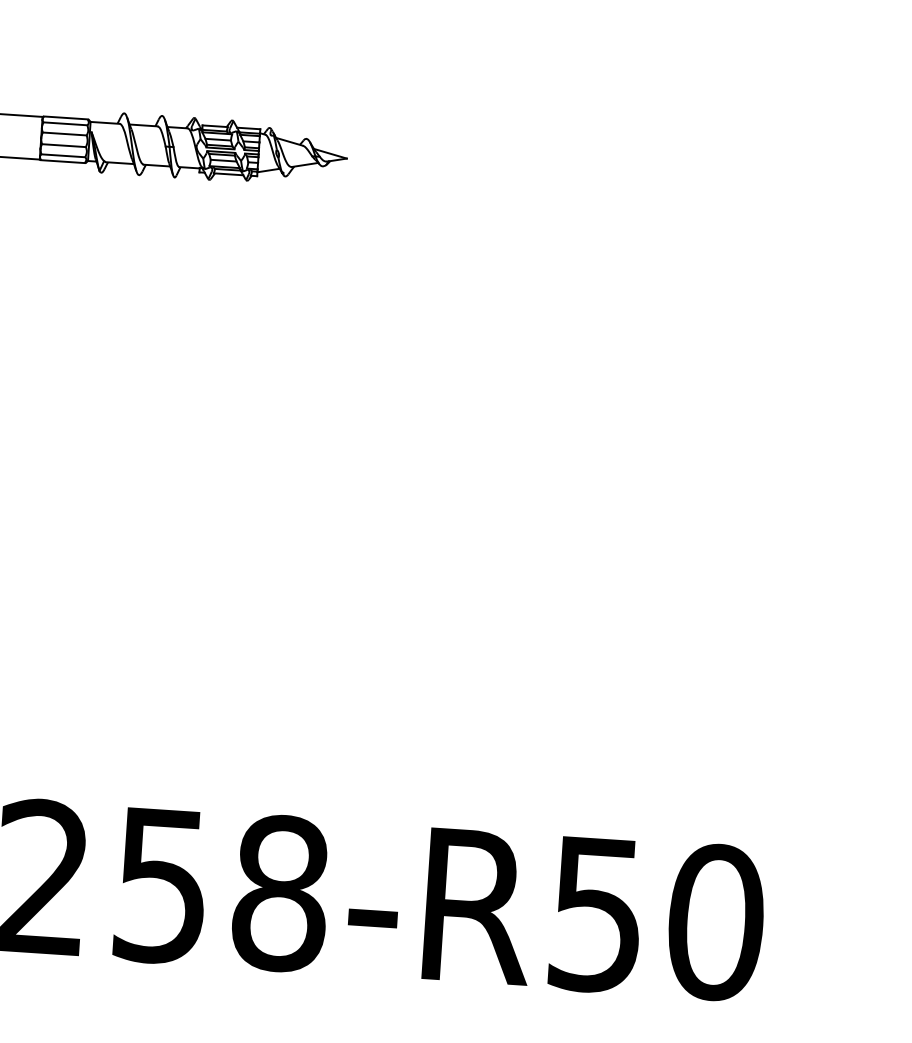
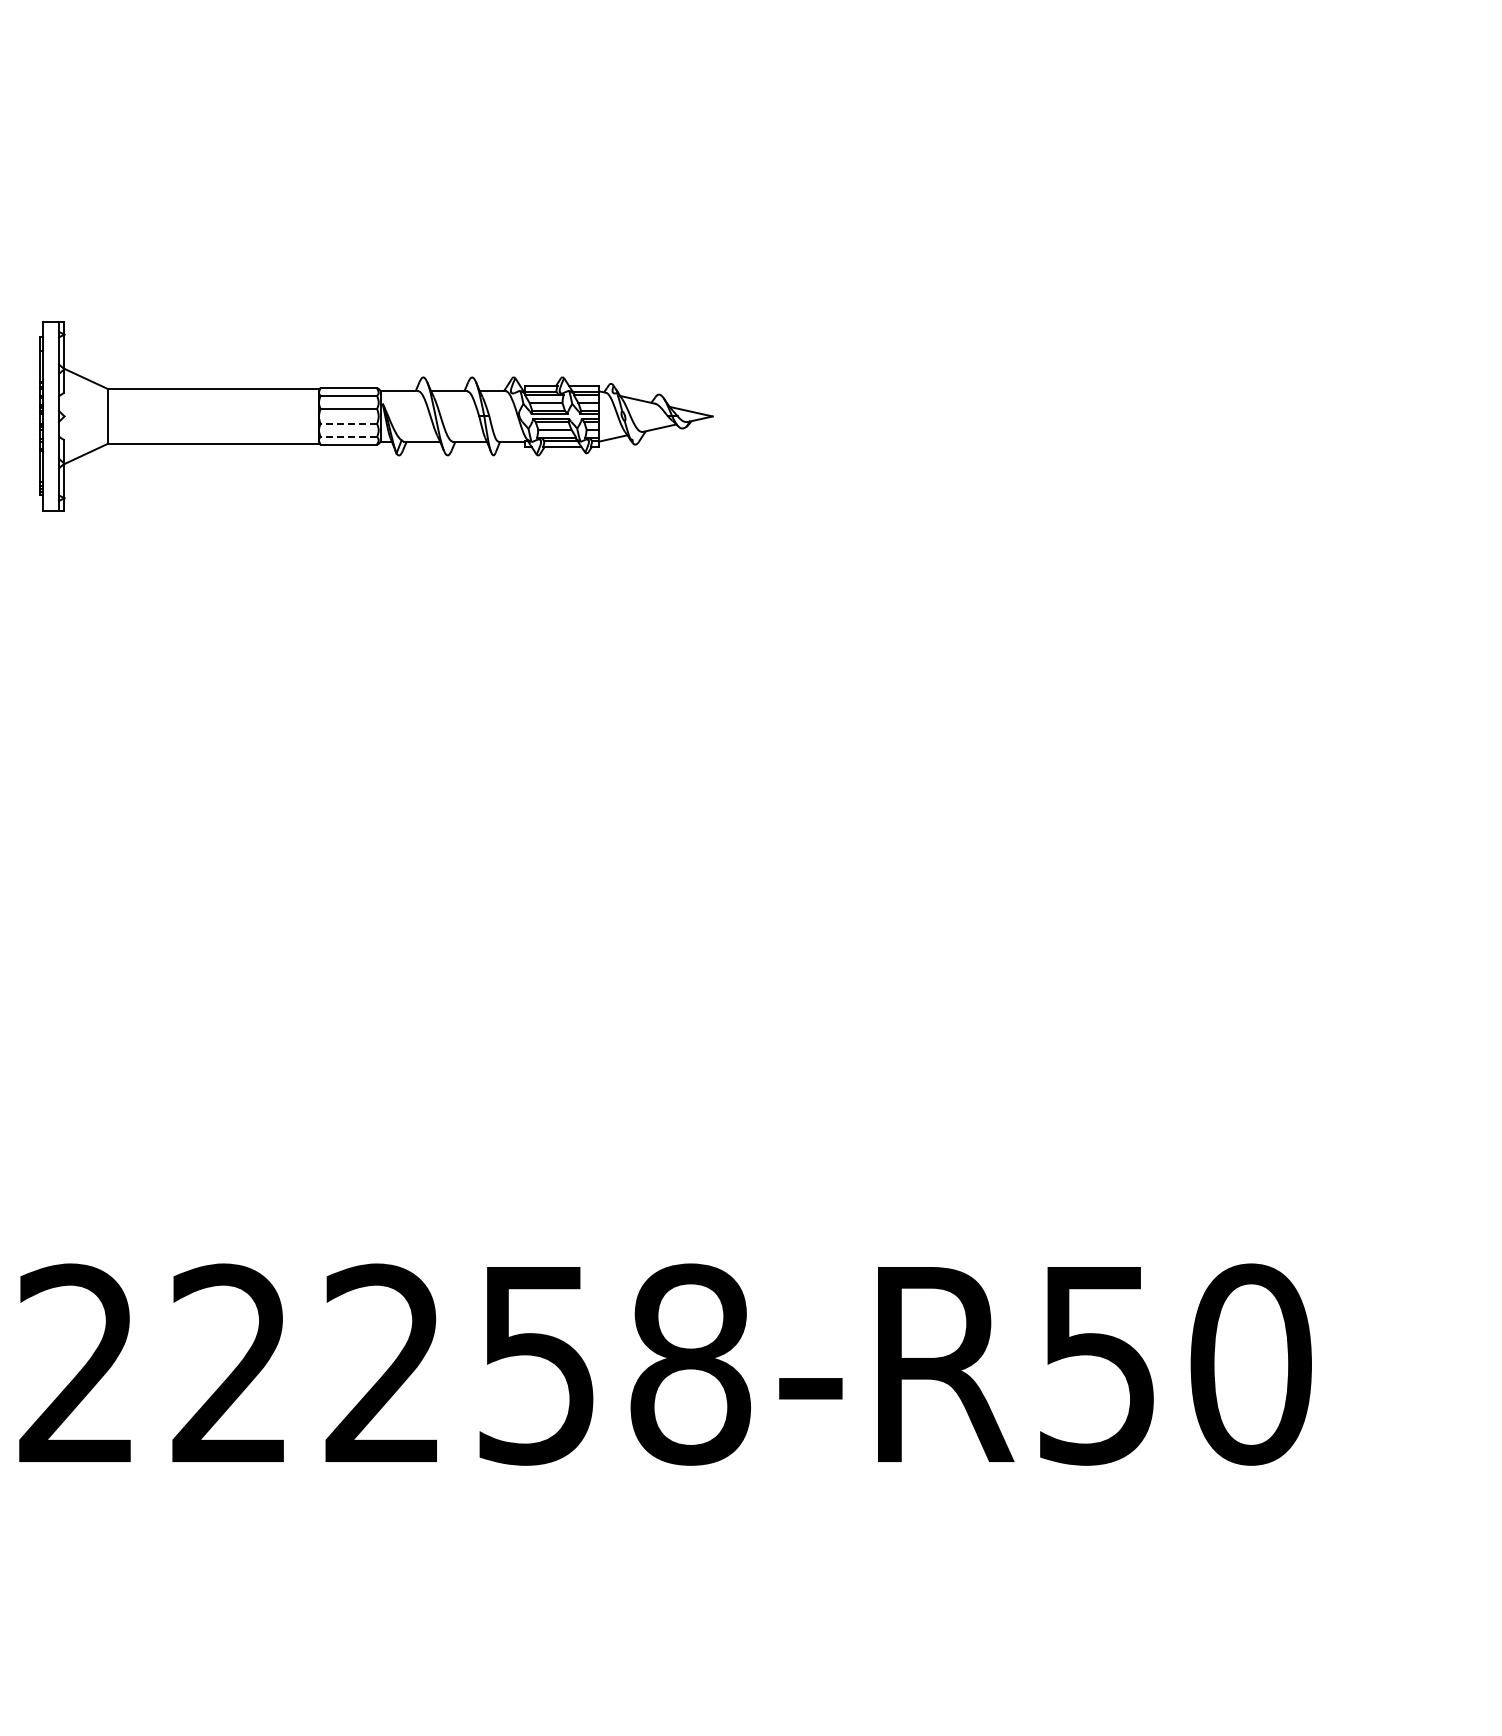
line: (63, 145) -> (348, 423), solid -> dashed
line: (63, 156) -> (348, 437), solid -> dashed

